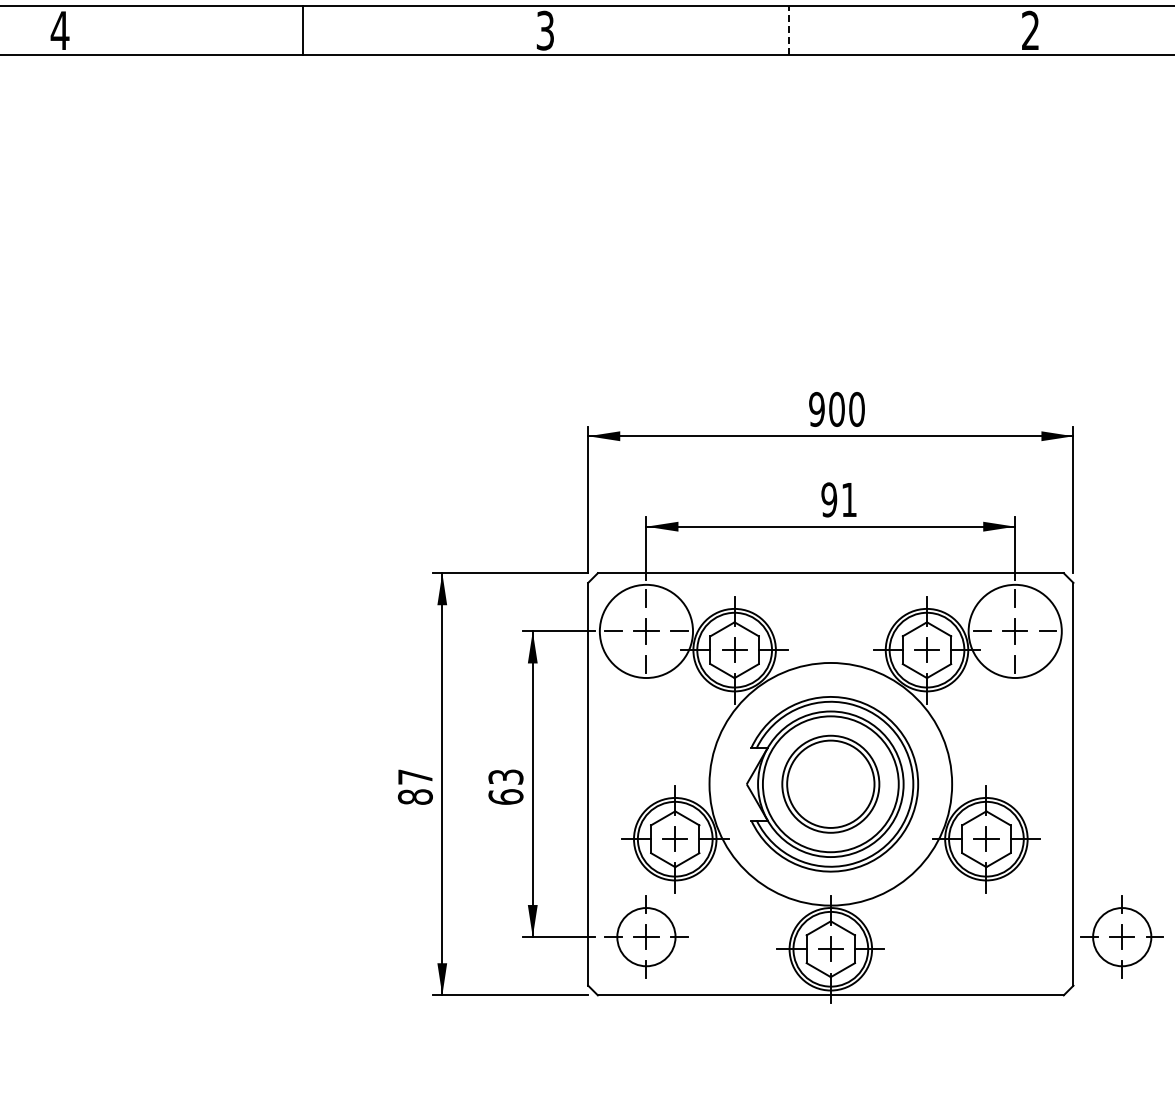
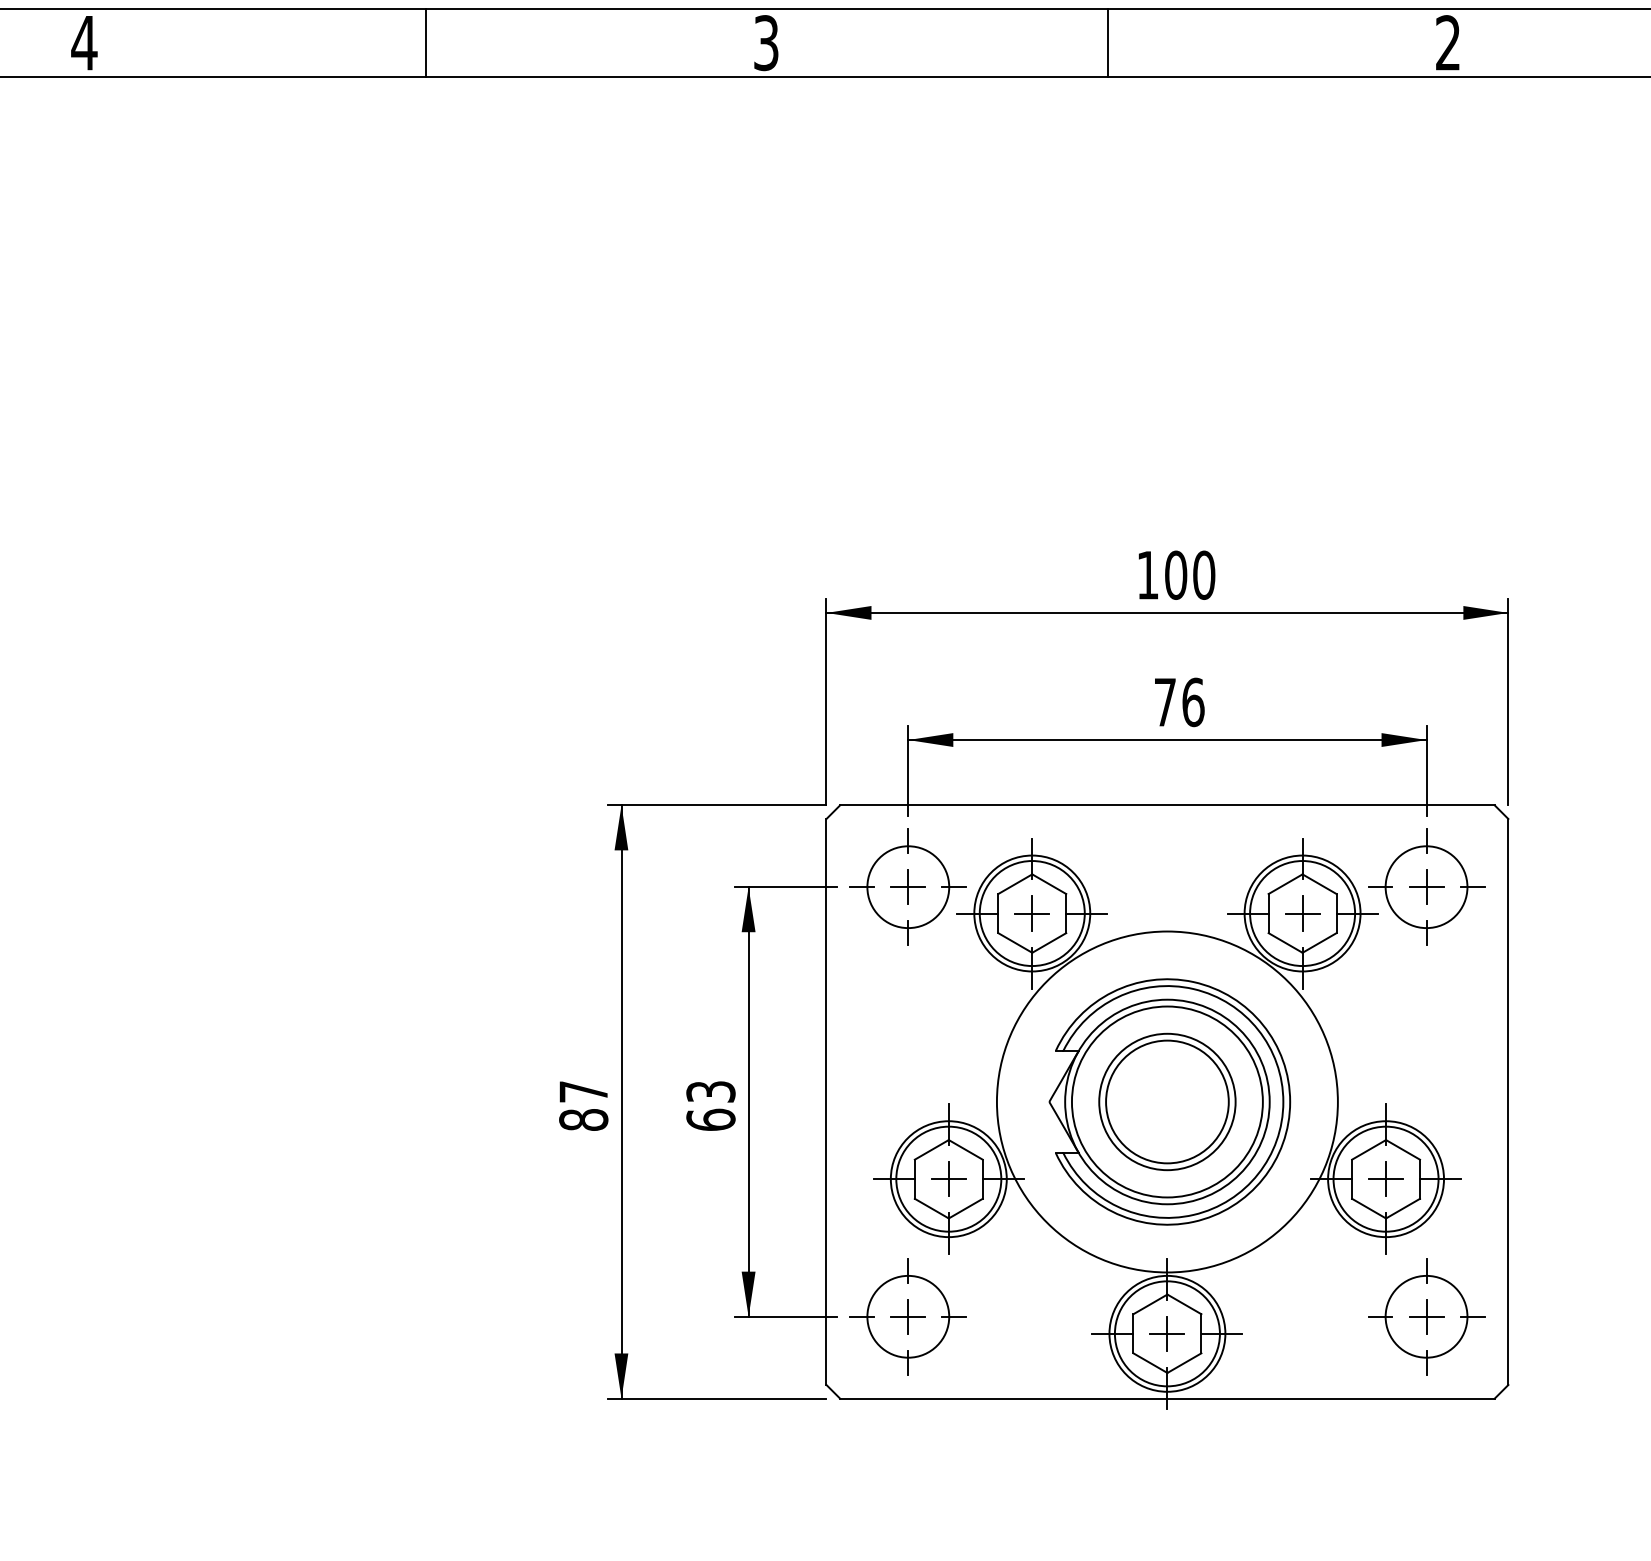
line: (788, 30) -> (1107, 42), dashed -> solid
text: (816, 408) -> (1147, 573), 900 -> 100
text: (839, 499) -> (1179, 701), 91 -> 76
circle: (646, 631) -> (908, 887), size x0.62
circle: (1015, 631) -> (1426, 887), size x0.62
part: (1121, 936) -> (1425, 1315), moved

